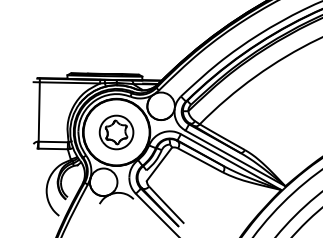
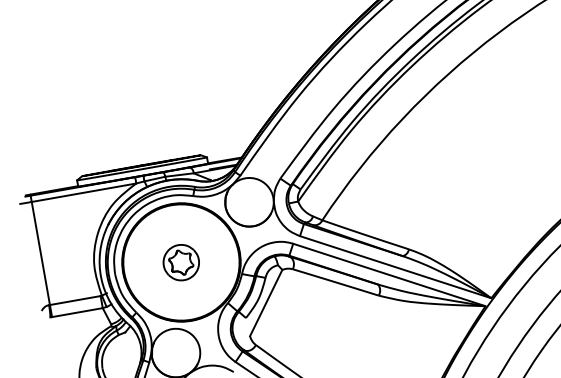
part: (116, 132) -> (181, 262), size x0.6

